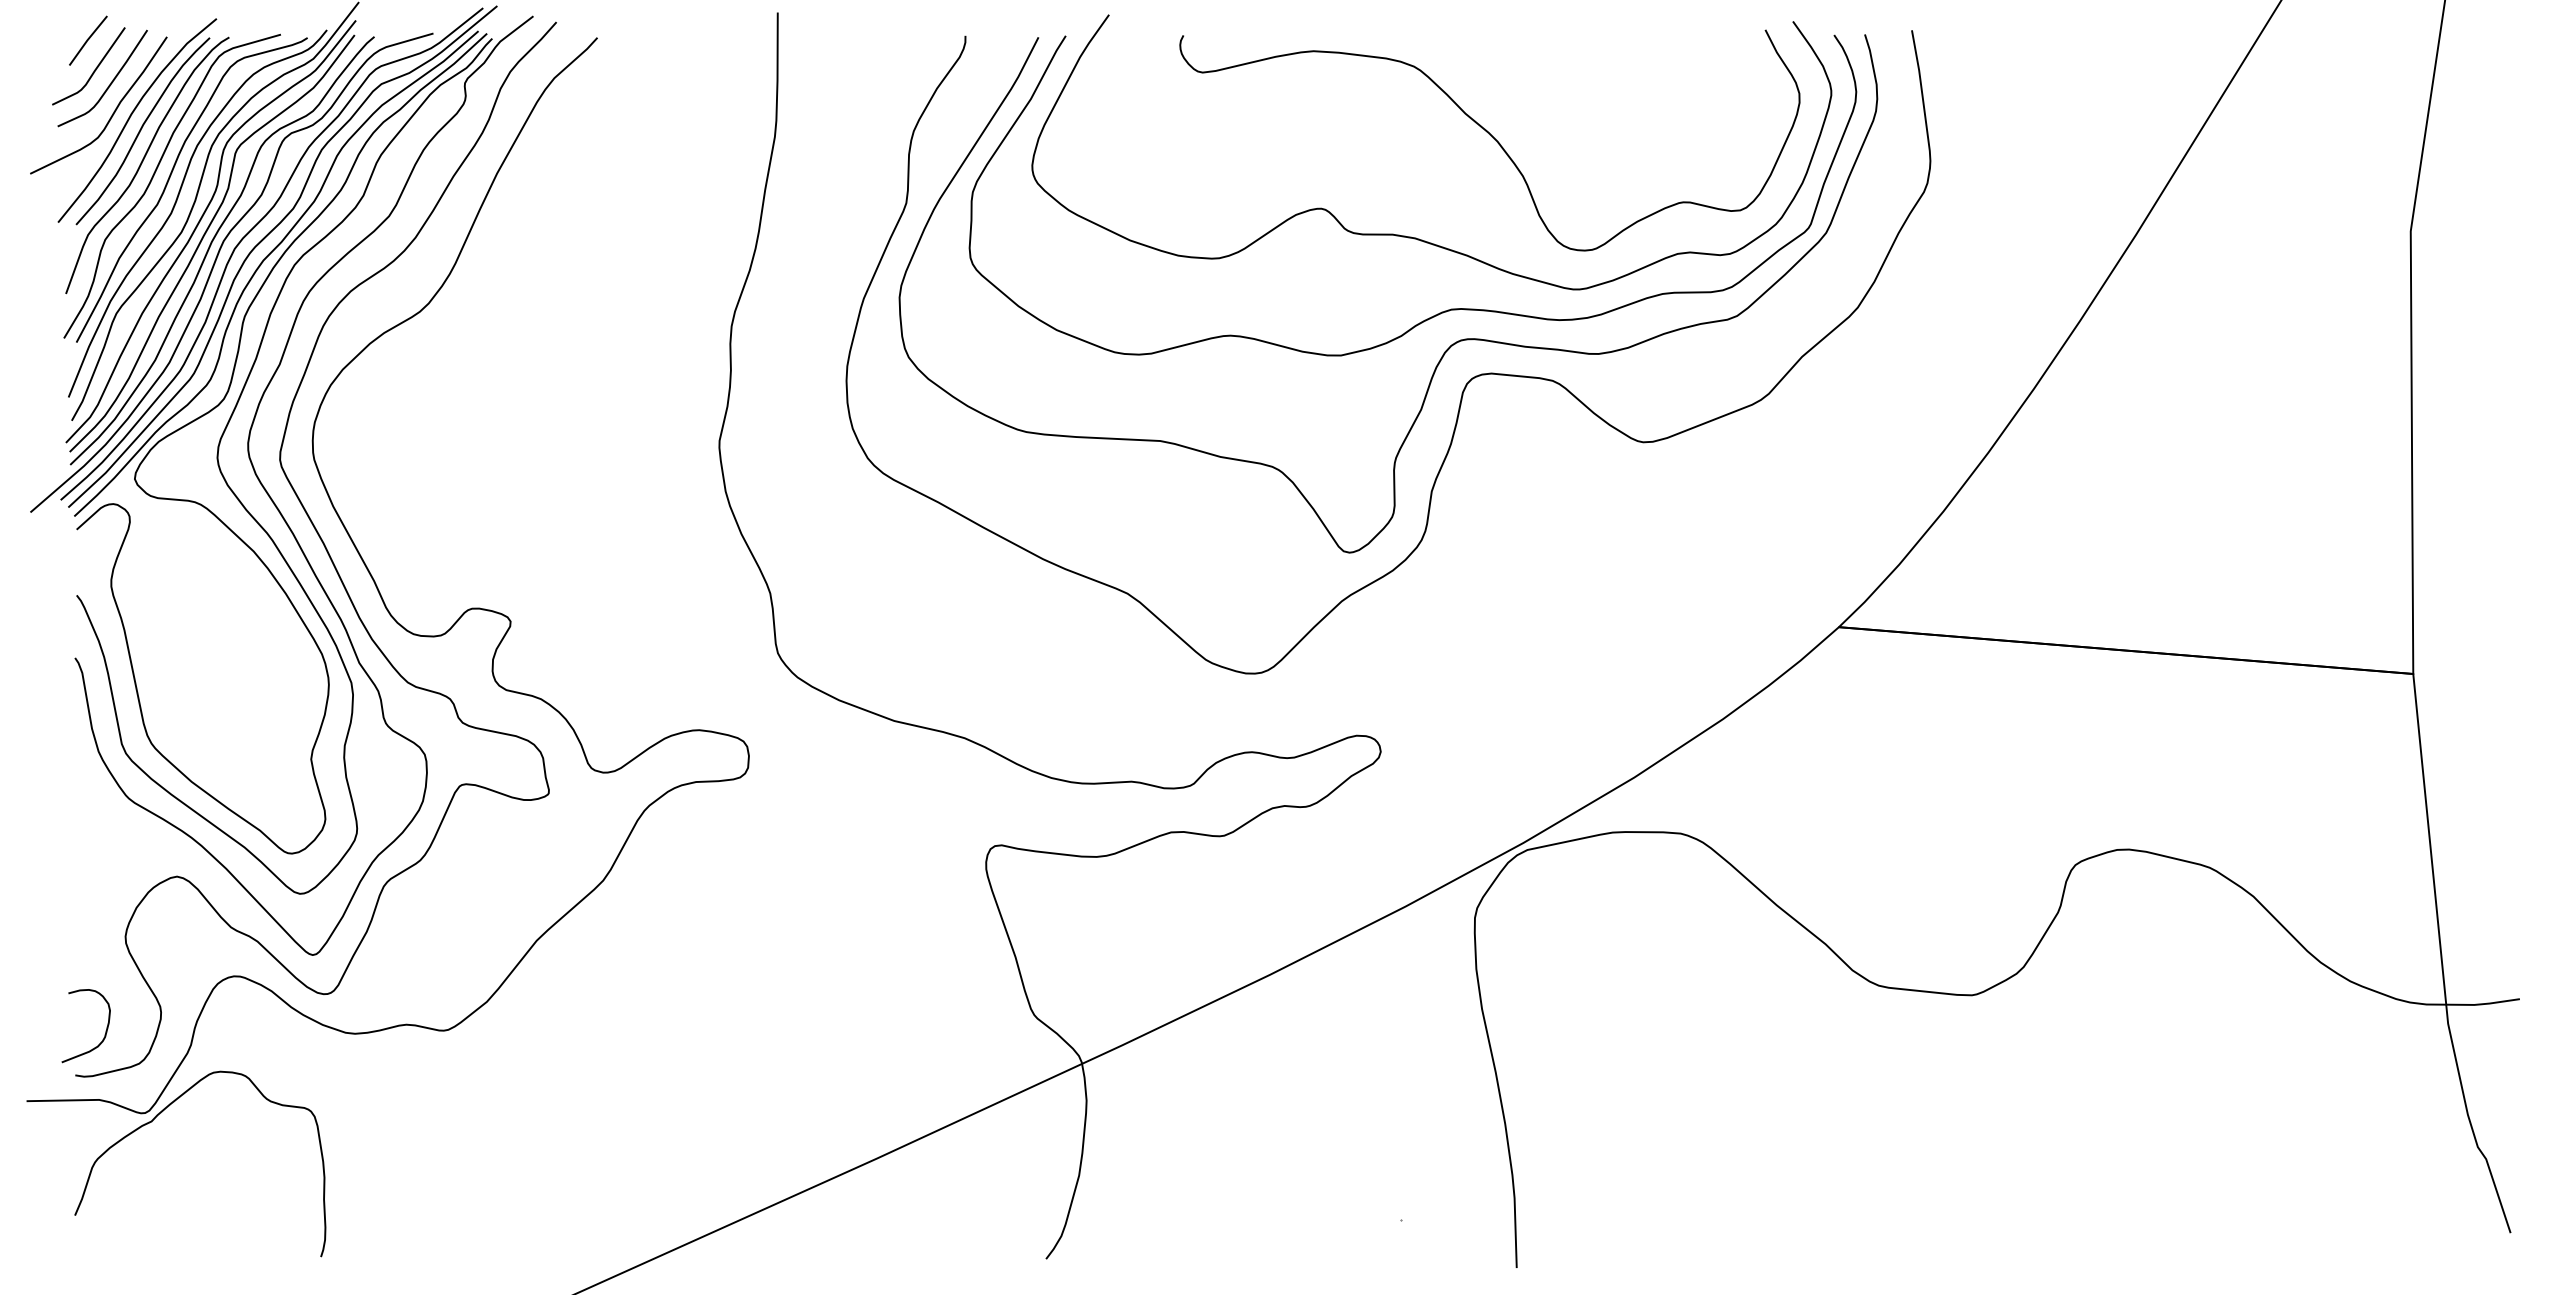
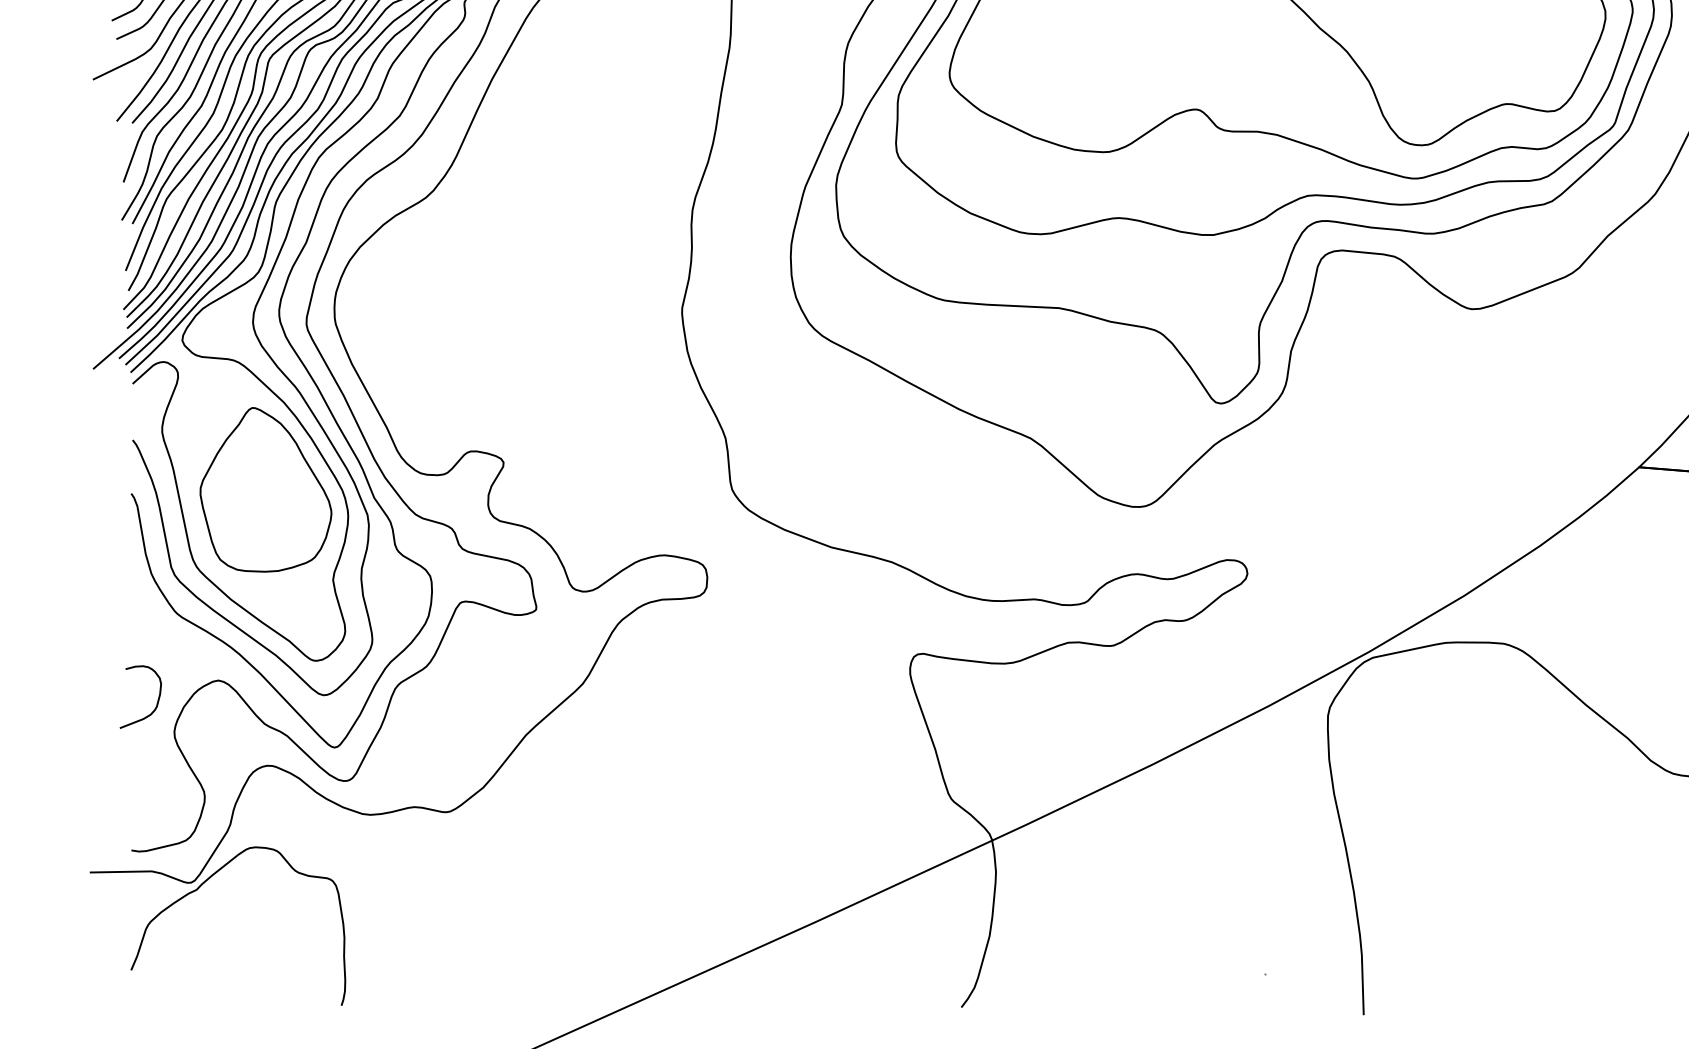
part: (232, 653) -> (265, 489), added
curve: (105, 1030) -> (157, 700), moved

